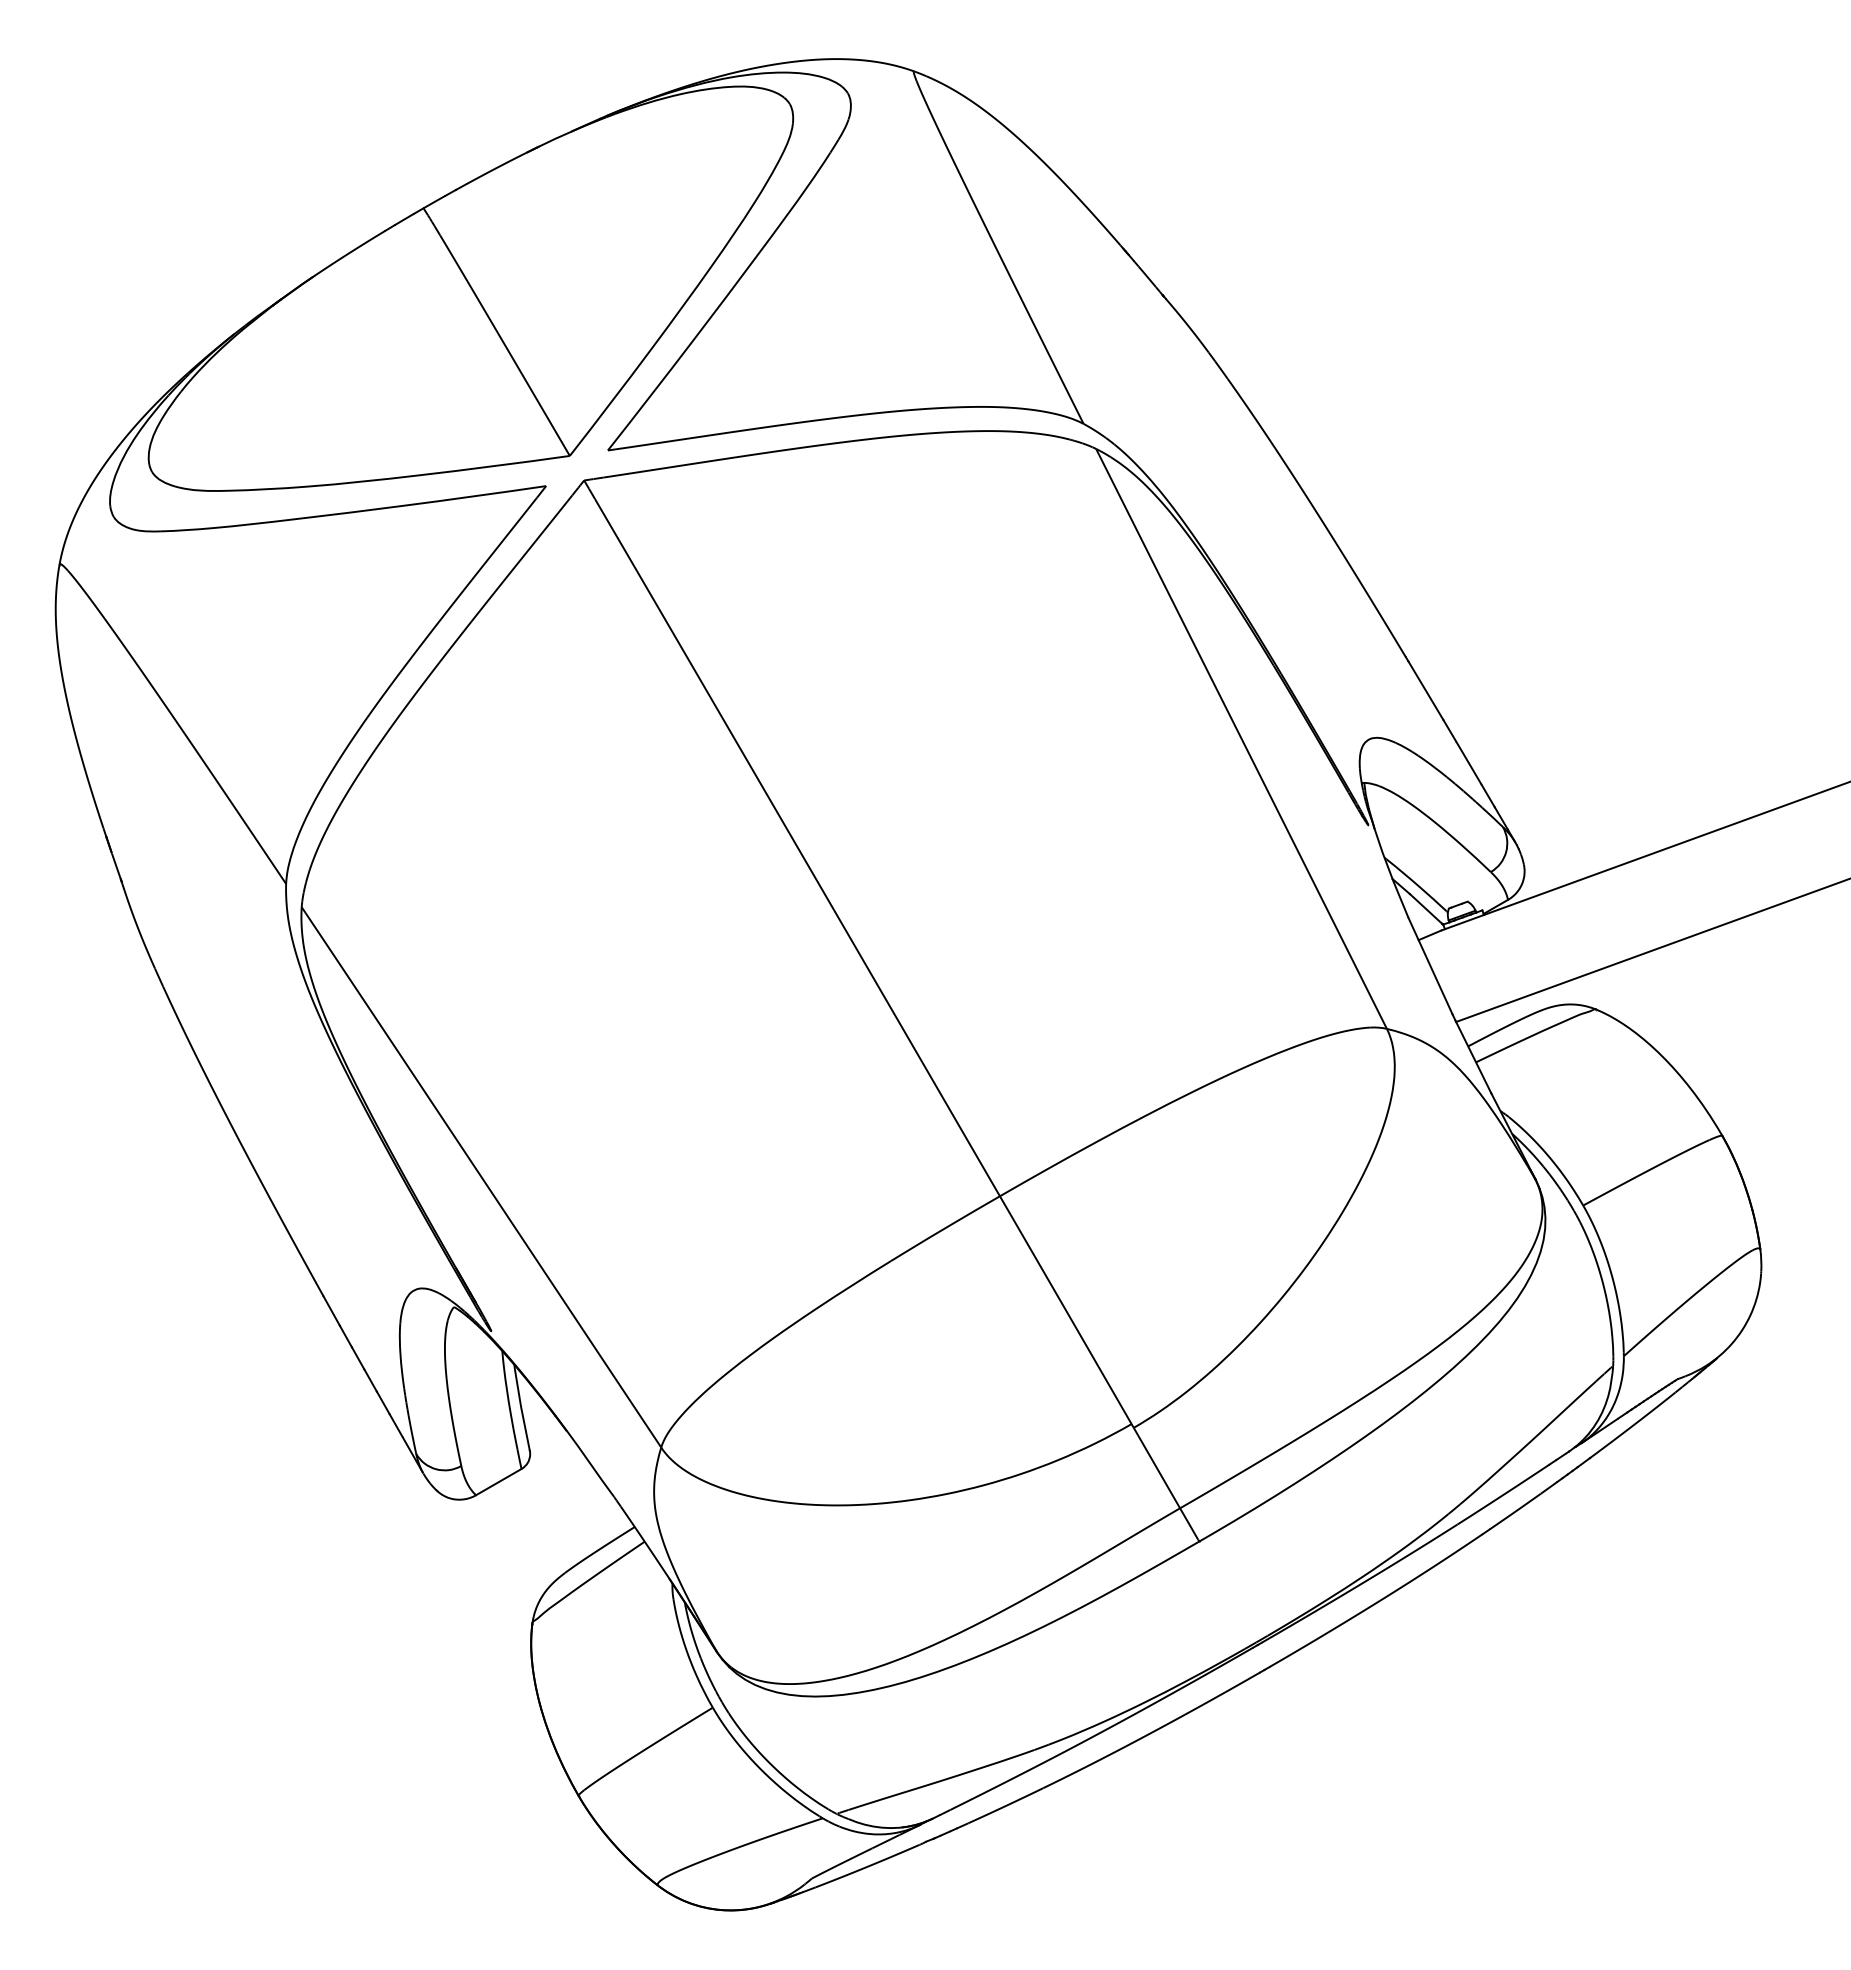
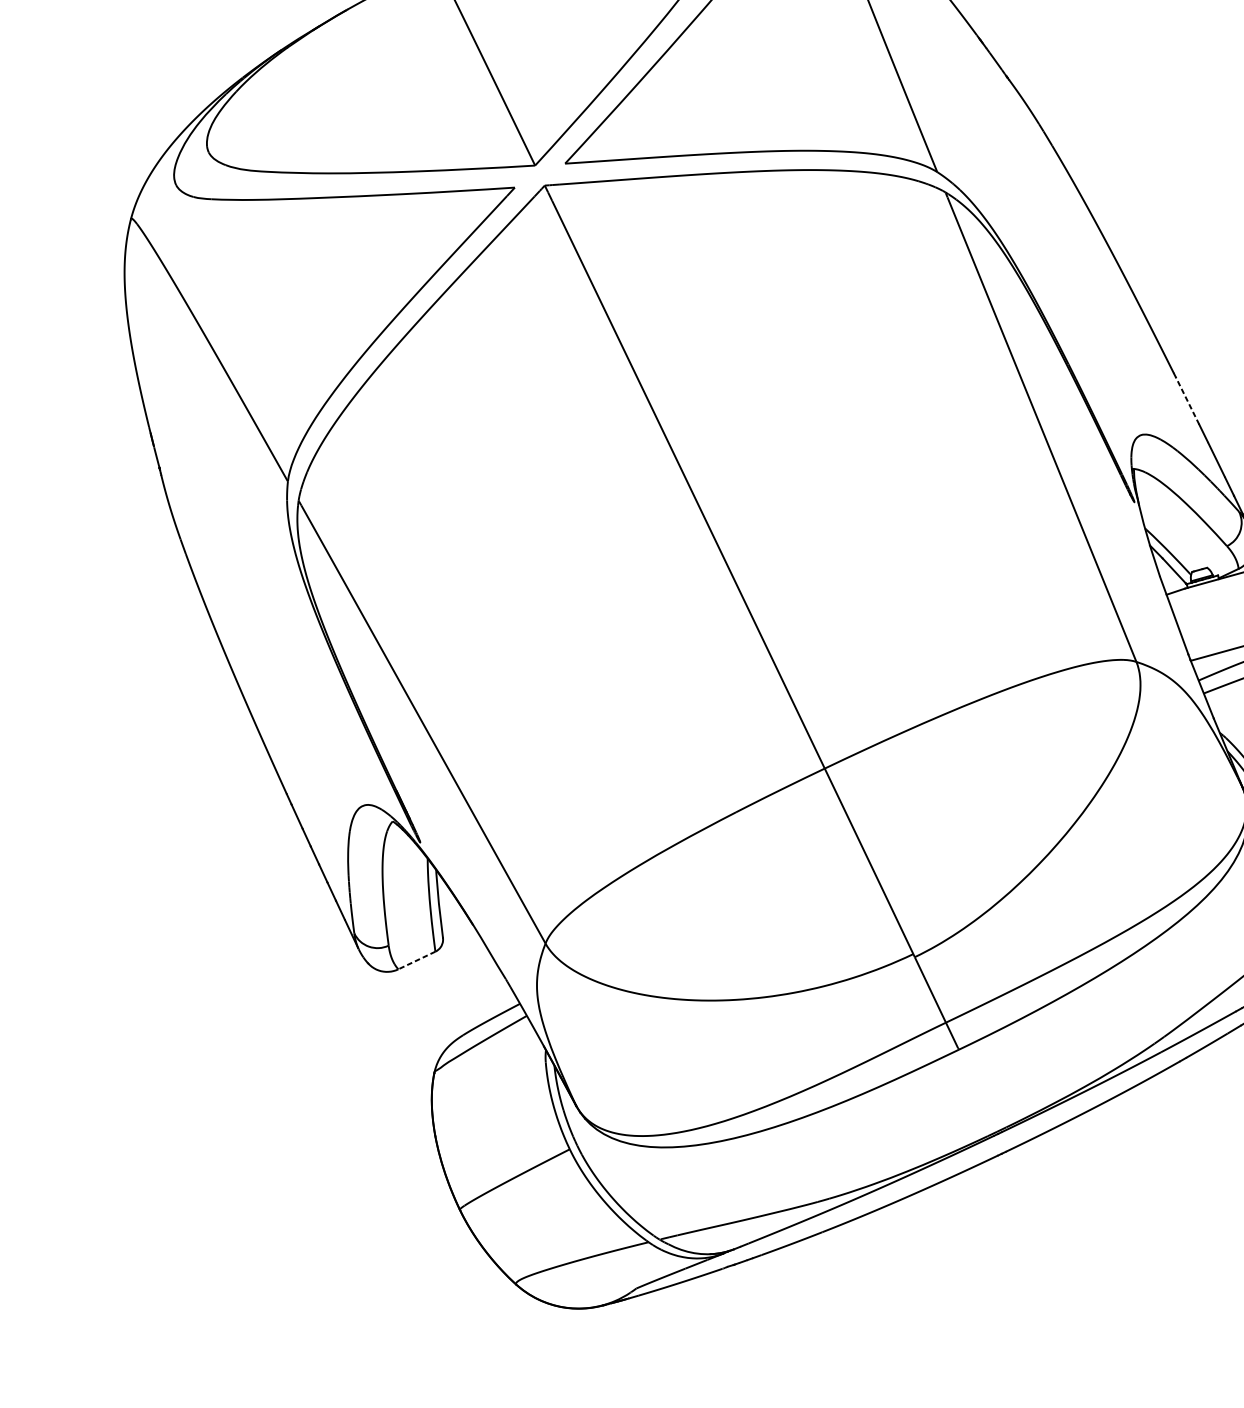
line: (1425, 690) -> (1187, 400), solid -> dashed
line: (498, 1482) -> (416, 960), solid -> dashed

